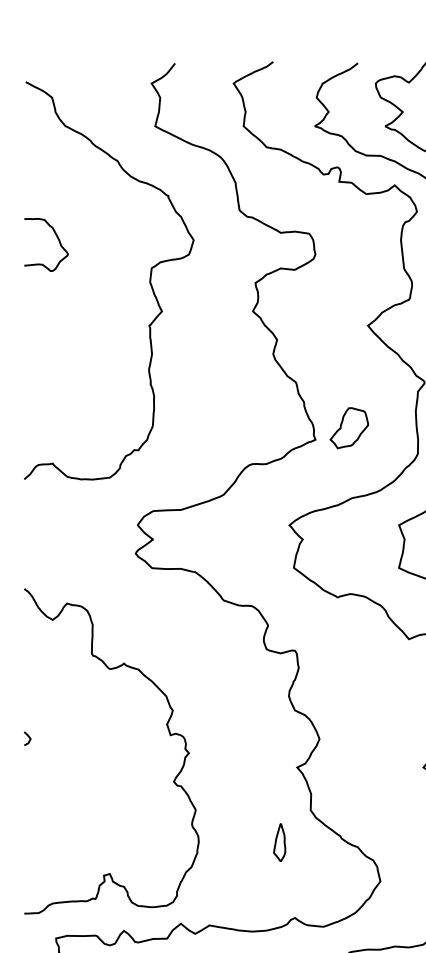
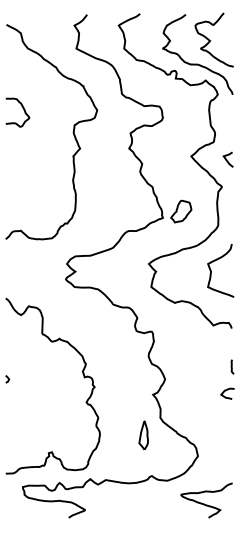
part: (279, 841) -> (143, 434), size x1.4

